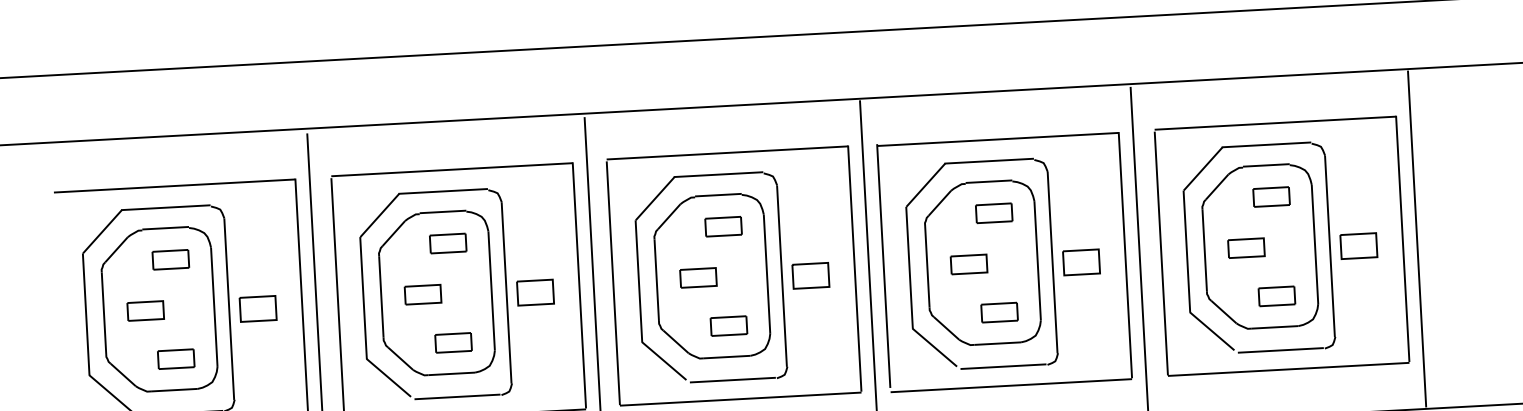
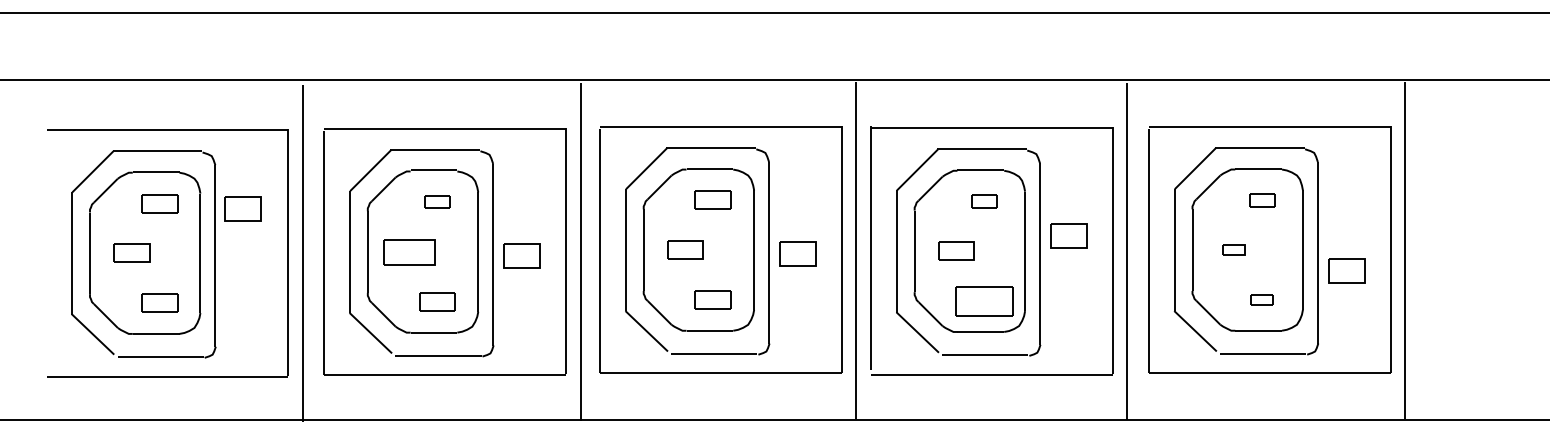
part: (1270, 196) -> (1261, 199), size x0.7
part: (993, 213) -> (983, 201), size x0.7
part: (448, 242) -> (437, 201), size x0.7
part: (1358, 245) -> (1346, 270), moved
part: (1245, 247) -> (1233, 249), size x0.6
part: (1081, 261) -> (1068, 235), moved
part: (422, 294) -> (409, 251), size x1.4
part: (1276, 296) -> (1261, 299), size x0.6
part: (257, 308) -> (242, 208), moved
part: (998, 312) -> (983, 300), size x1.6

